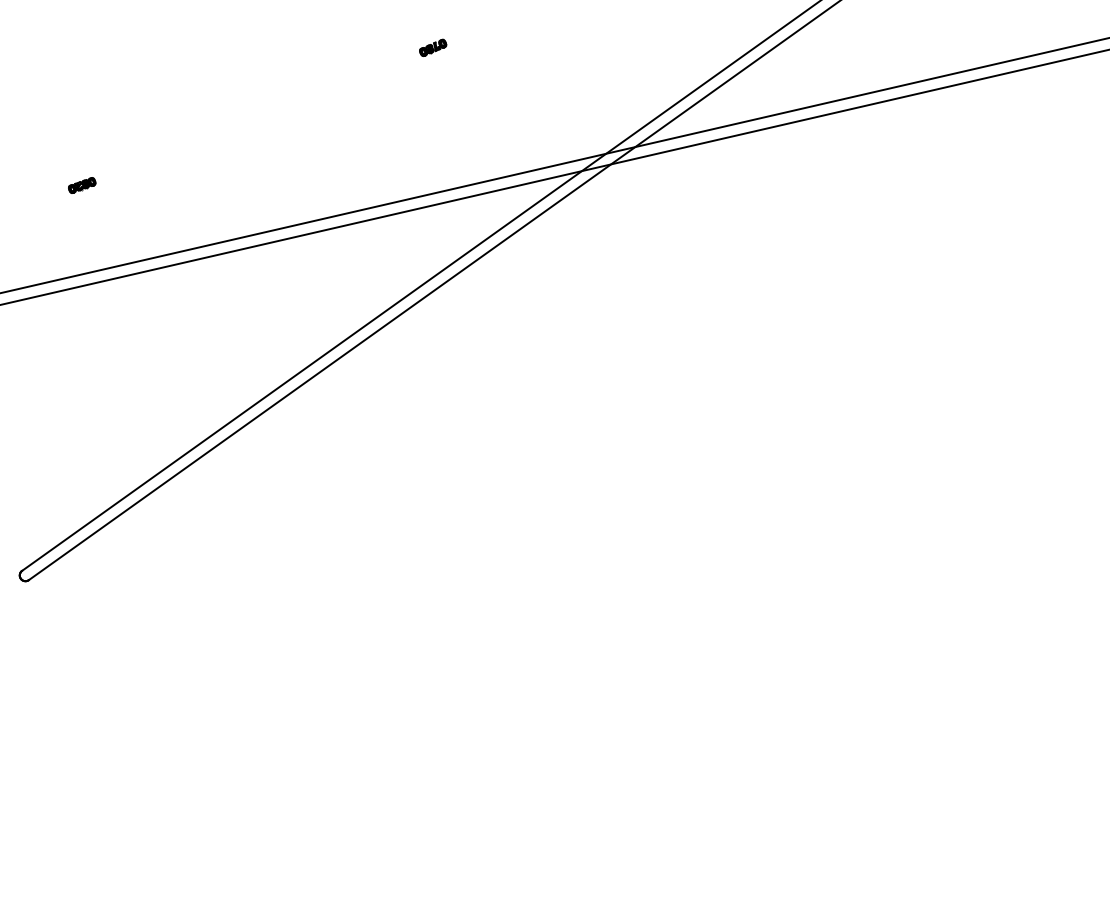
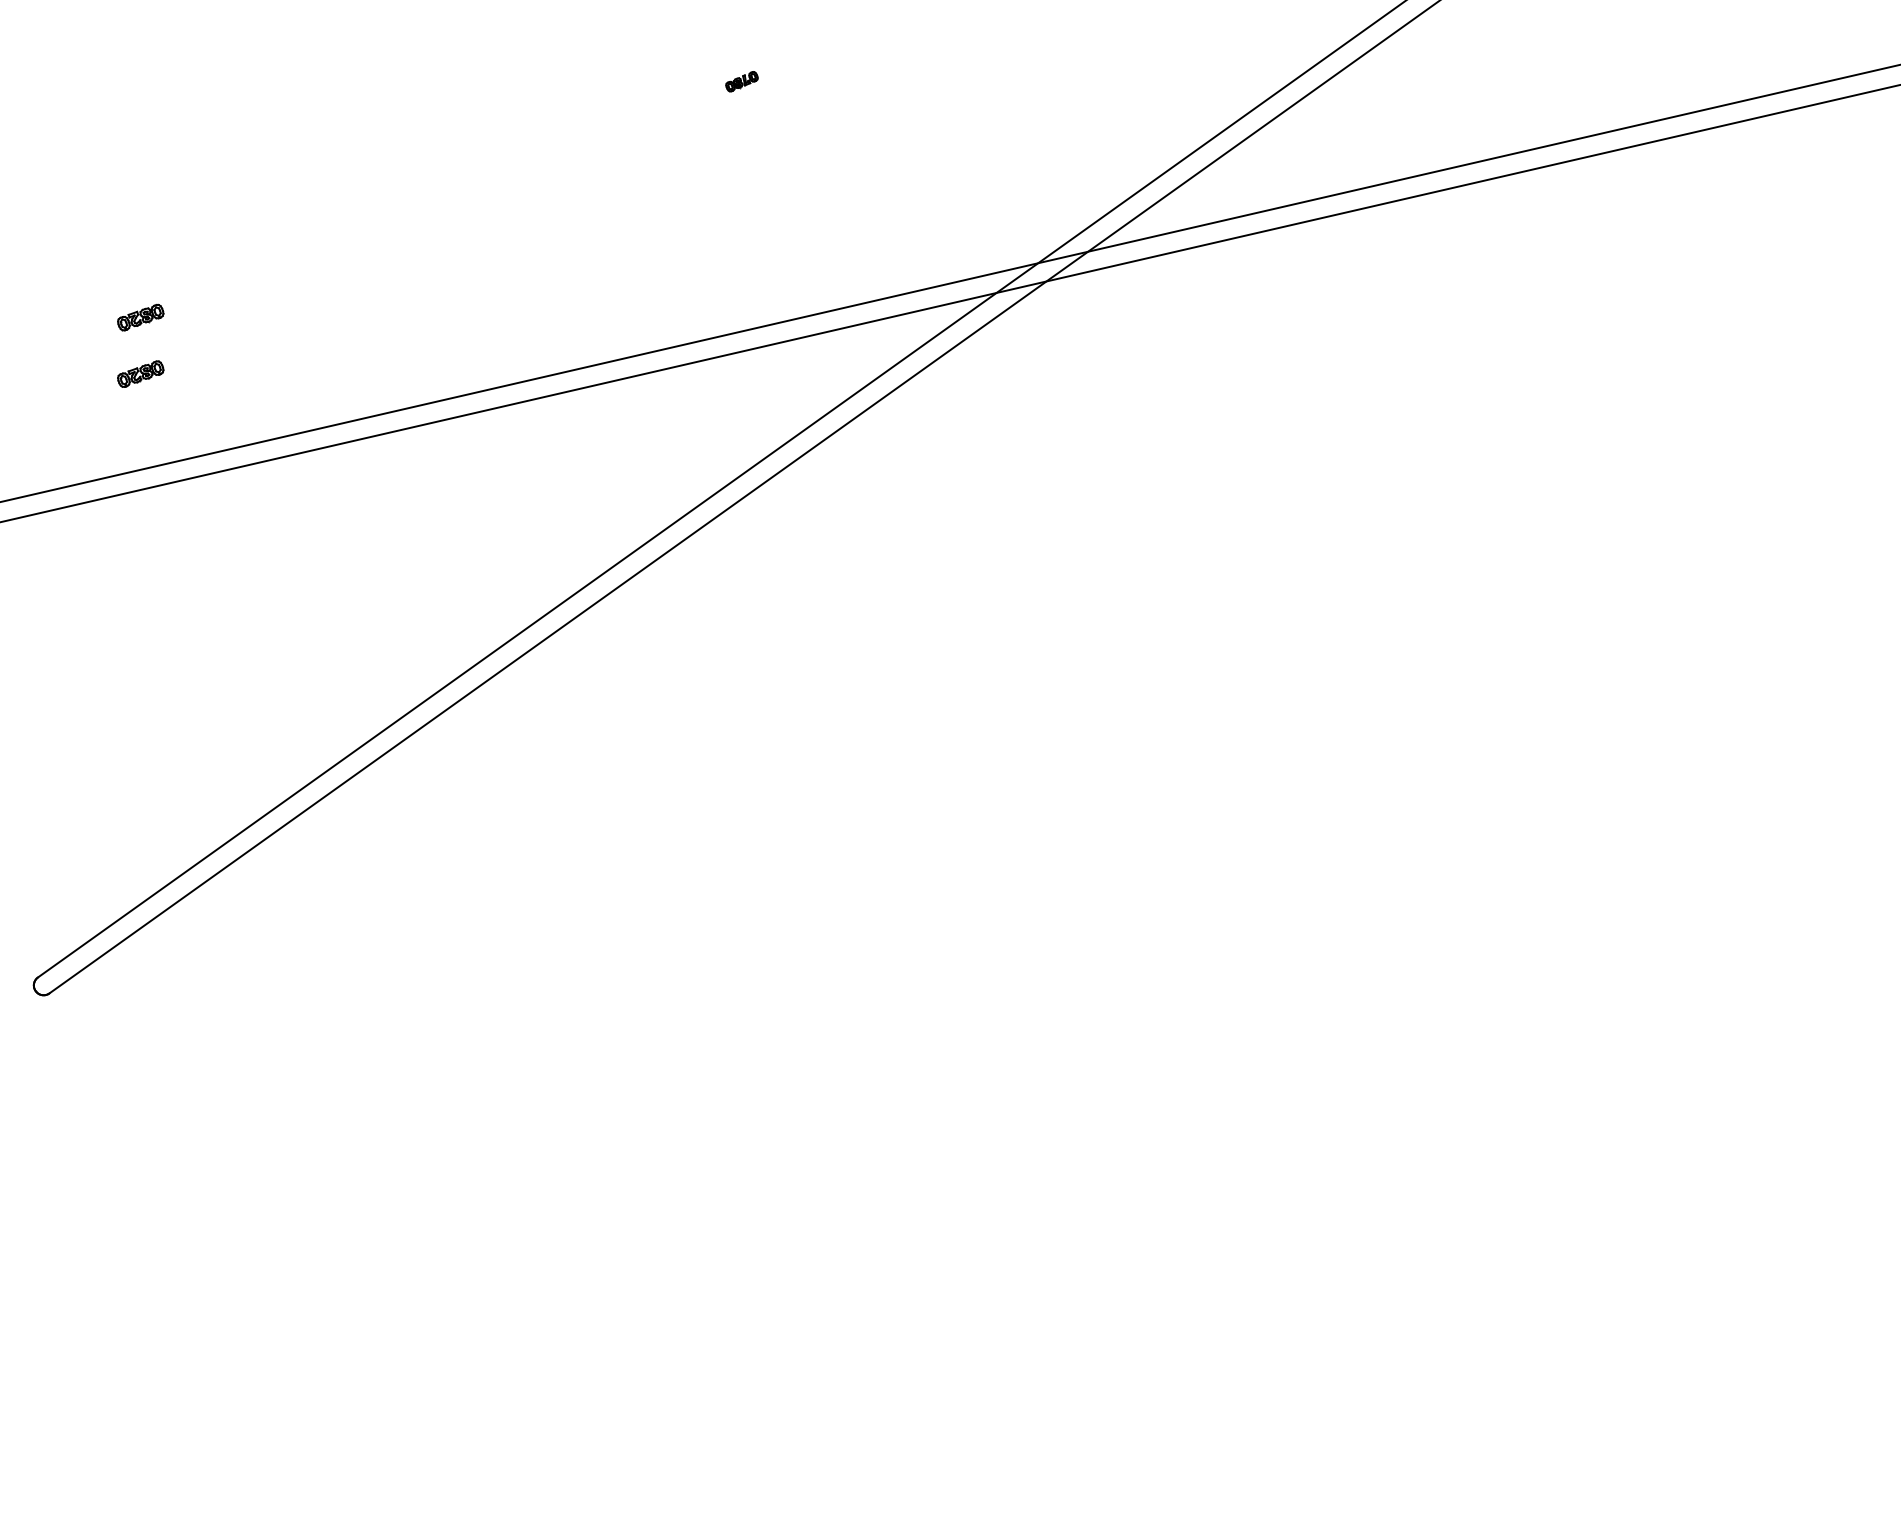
part: (433, 47) -> (742, 81), size x0.7
part: (82, 218) -> (141, 374), added

